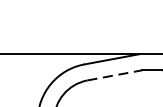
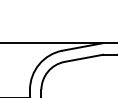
line: (115, 75) -> (84, 58), dashed -> solid

